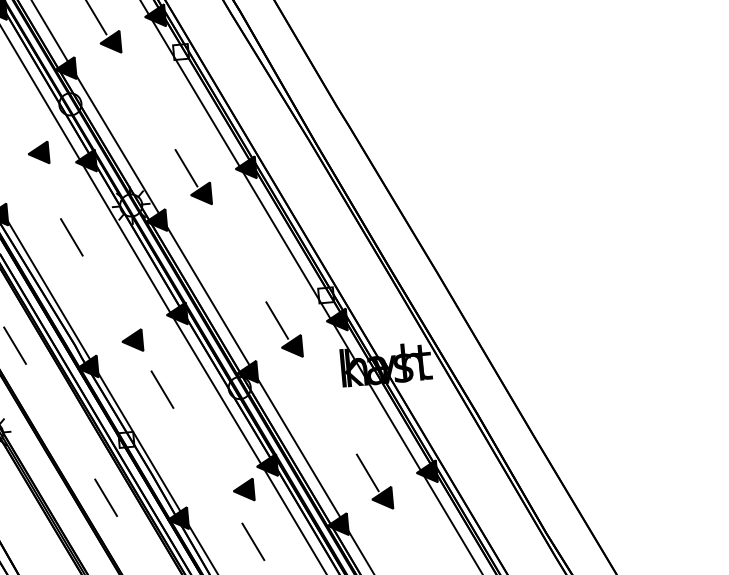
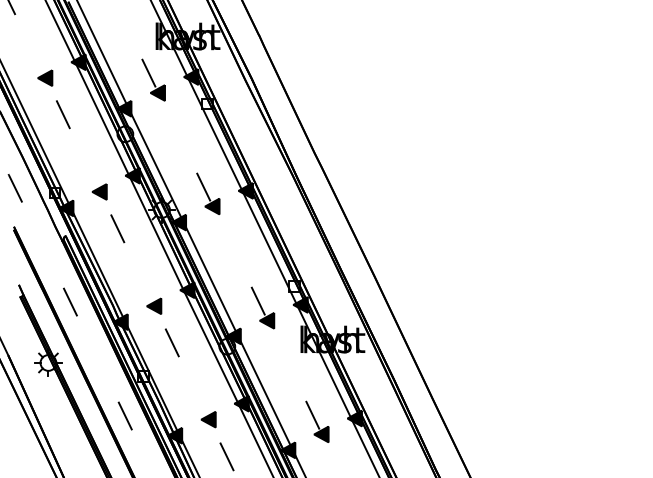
part: (38, 152) -> (99, 191), moved
part: (243, 490) -> (208, 419), moved

